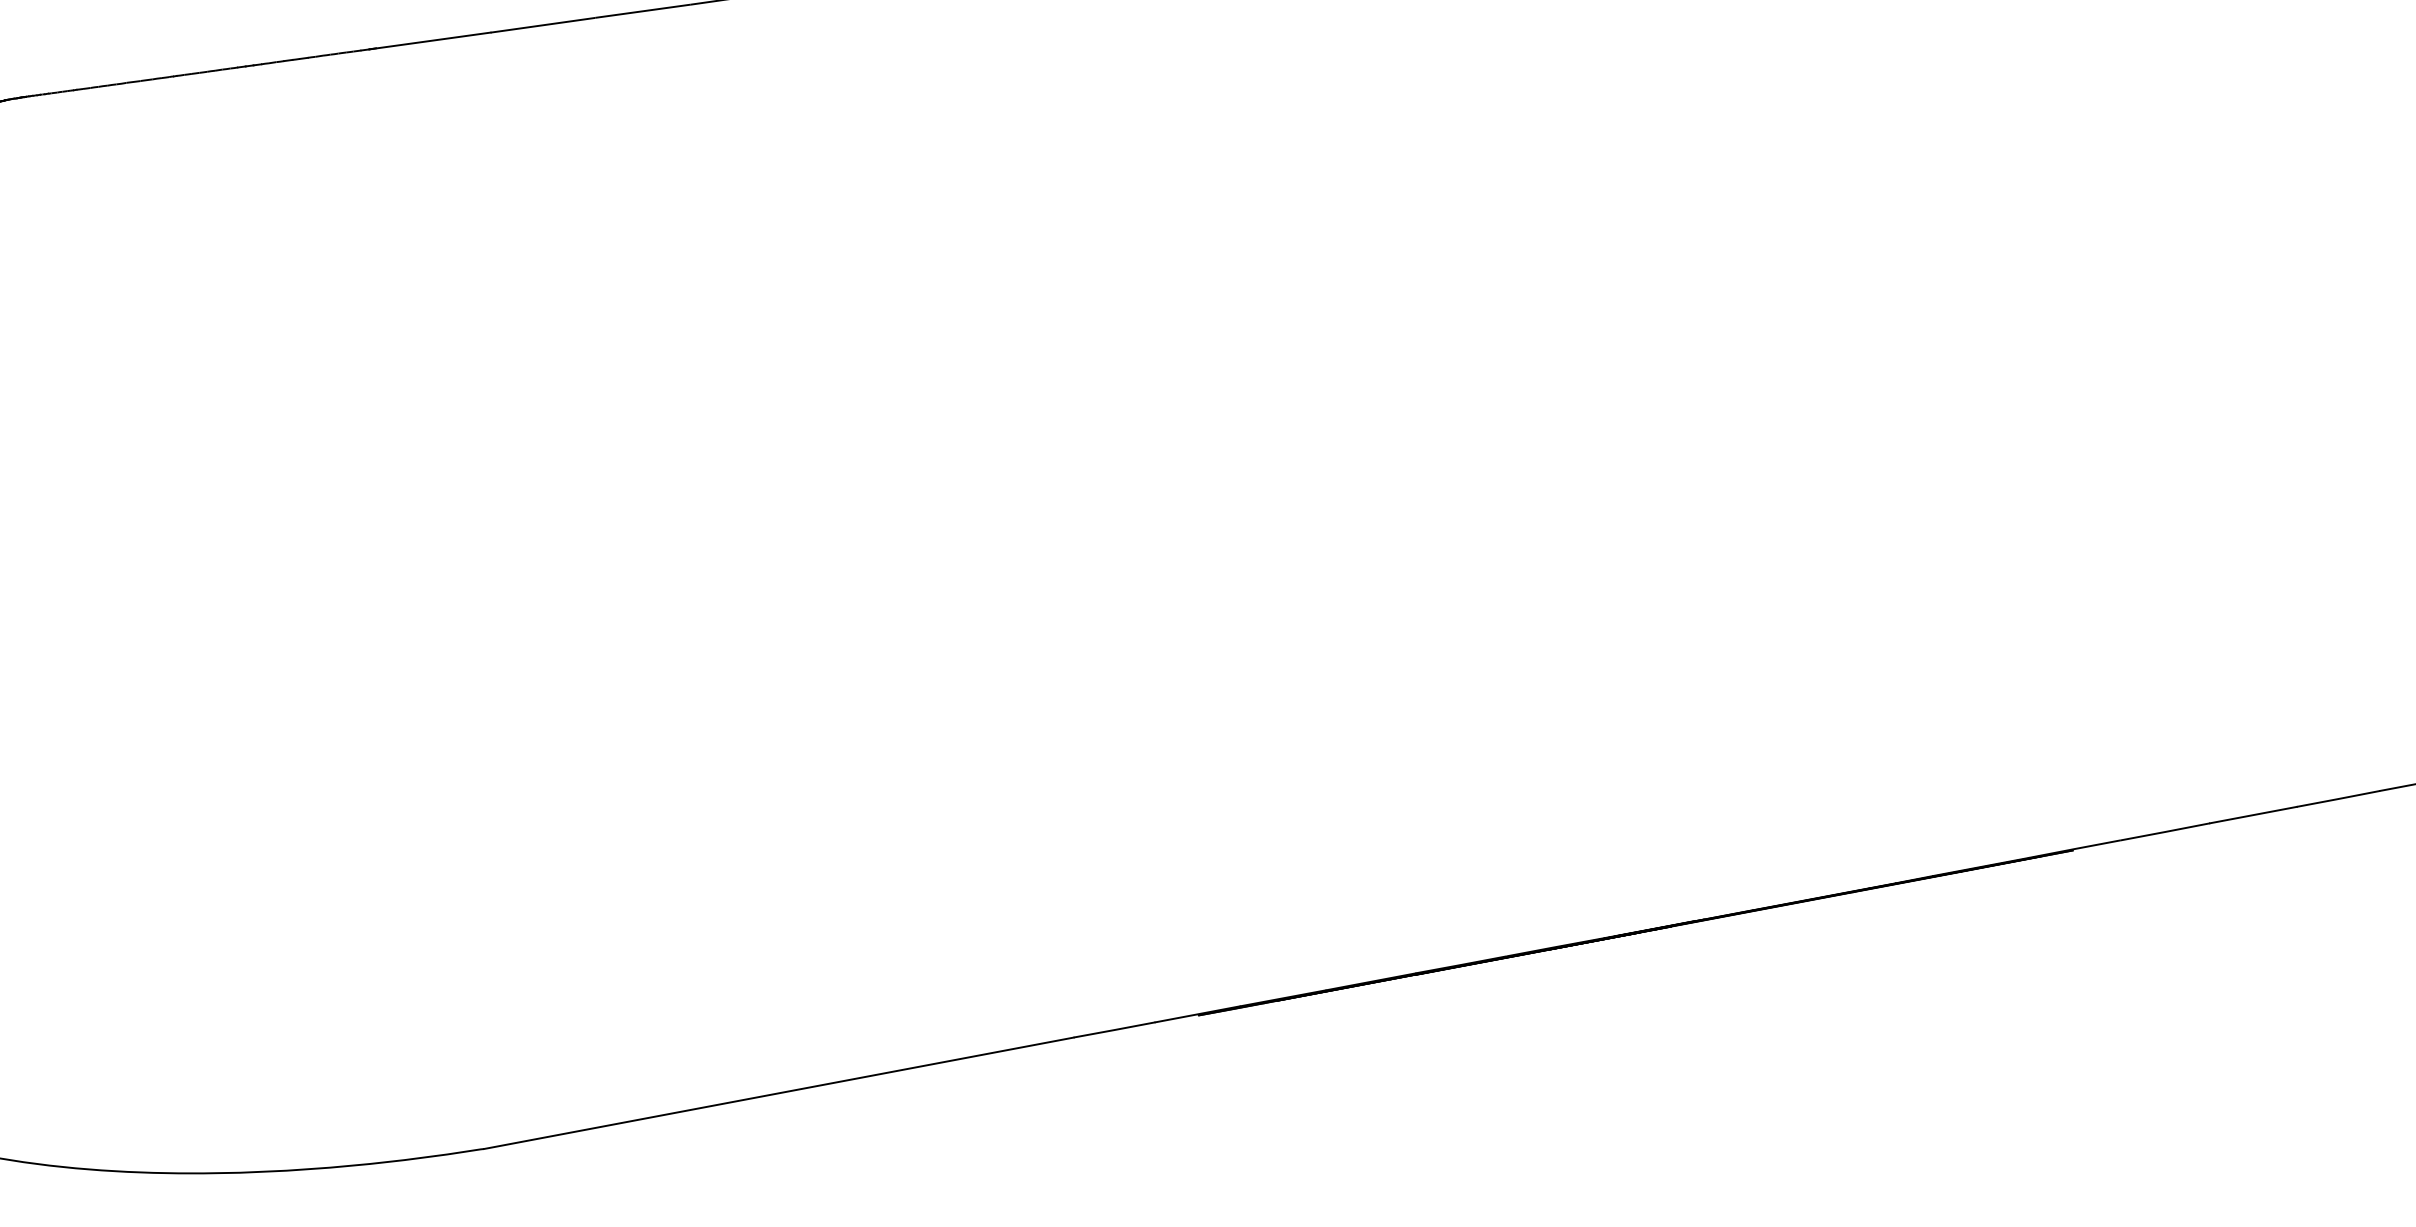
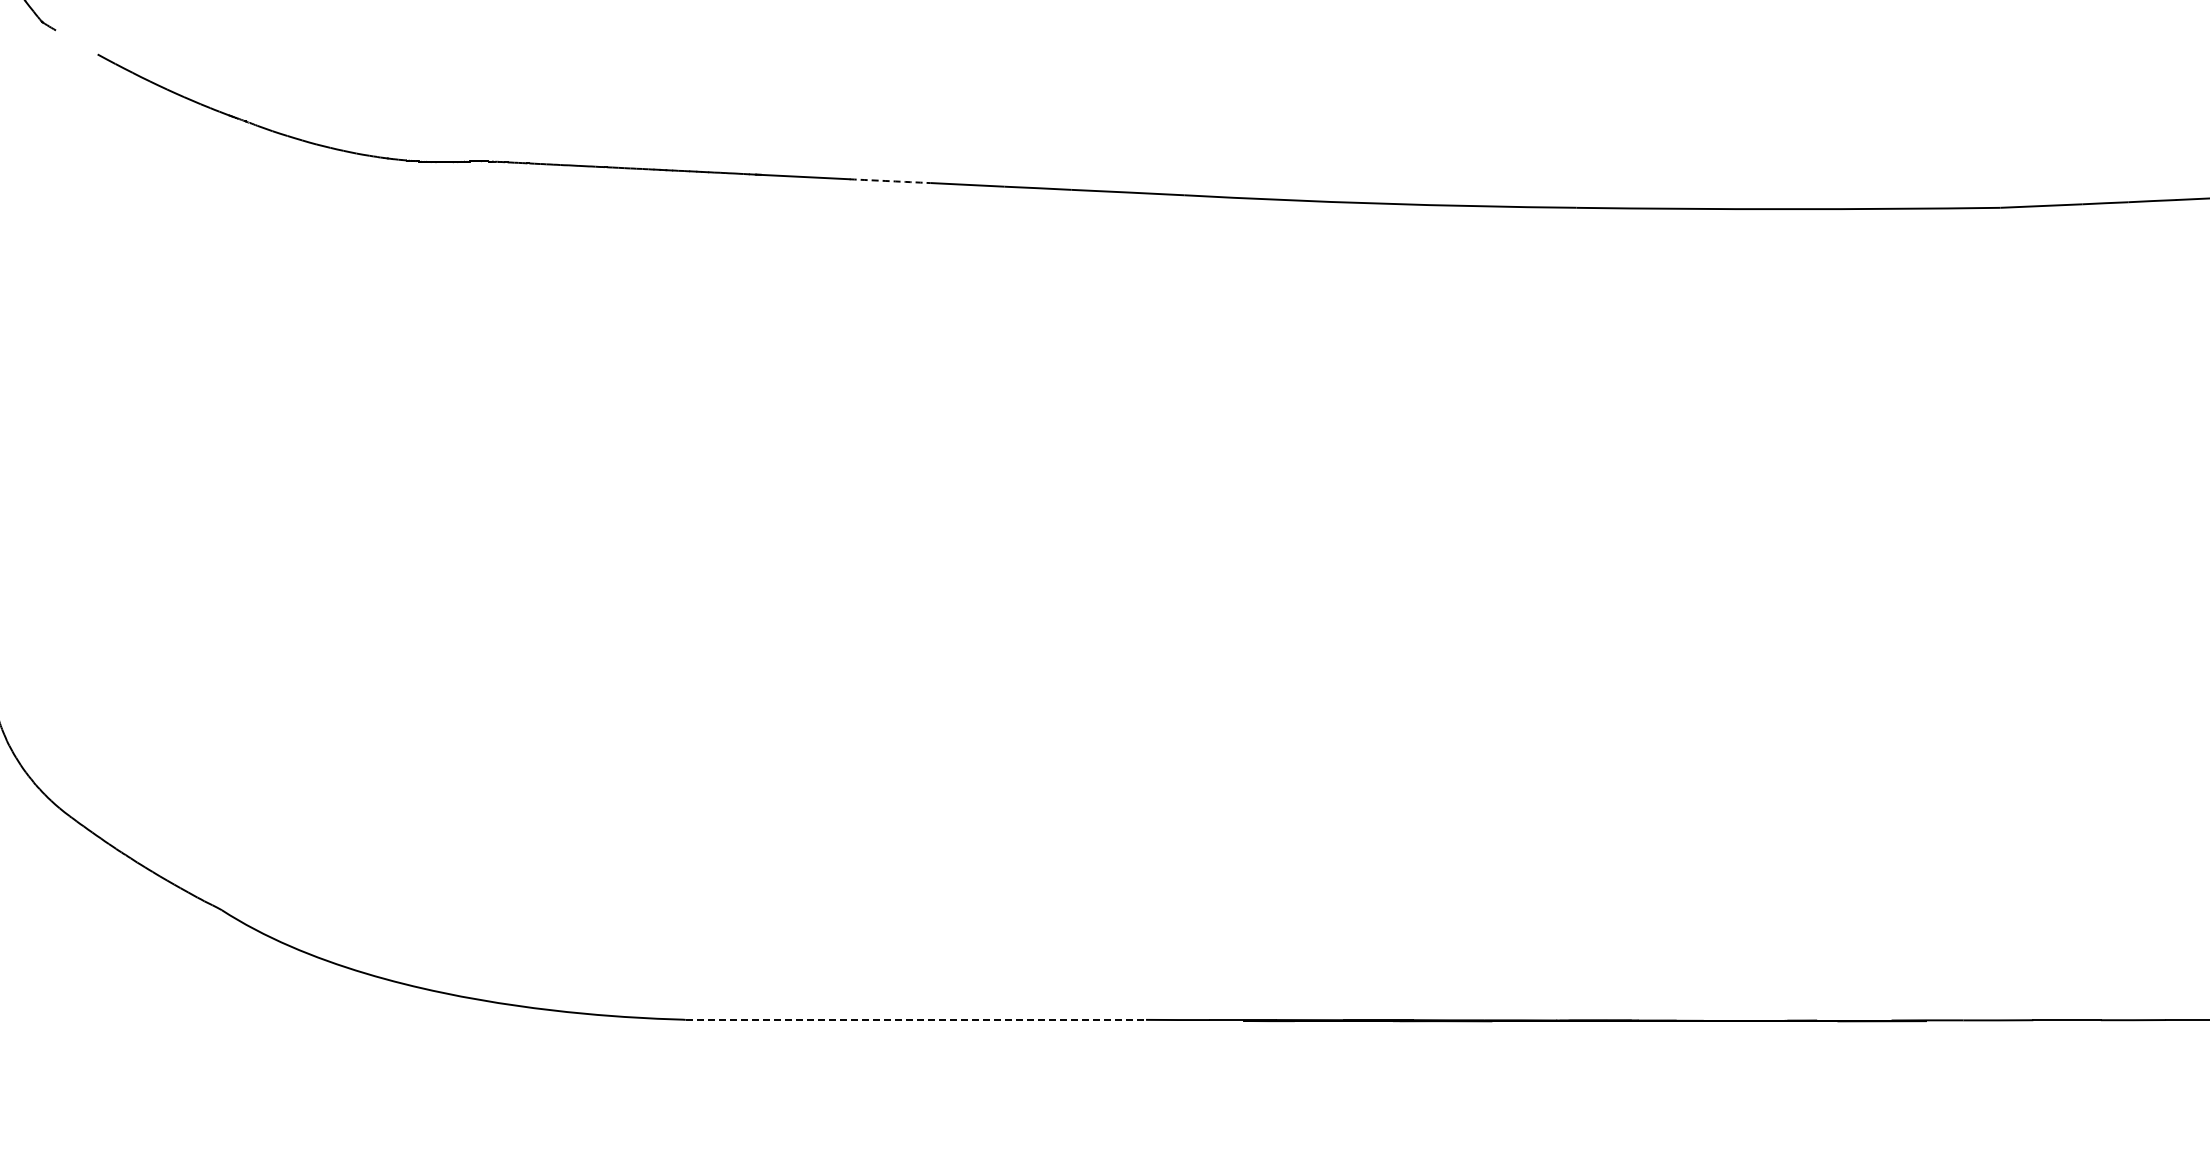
arc: (543, 25) -> (890, 181), solid -> dashed
line: (779, 1092) -> (916, 1019), solid -> dashed

